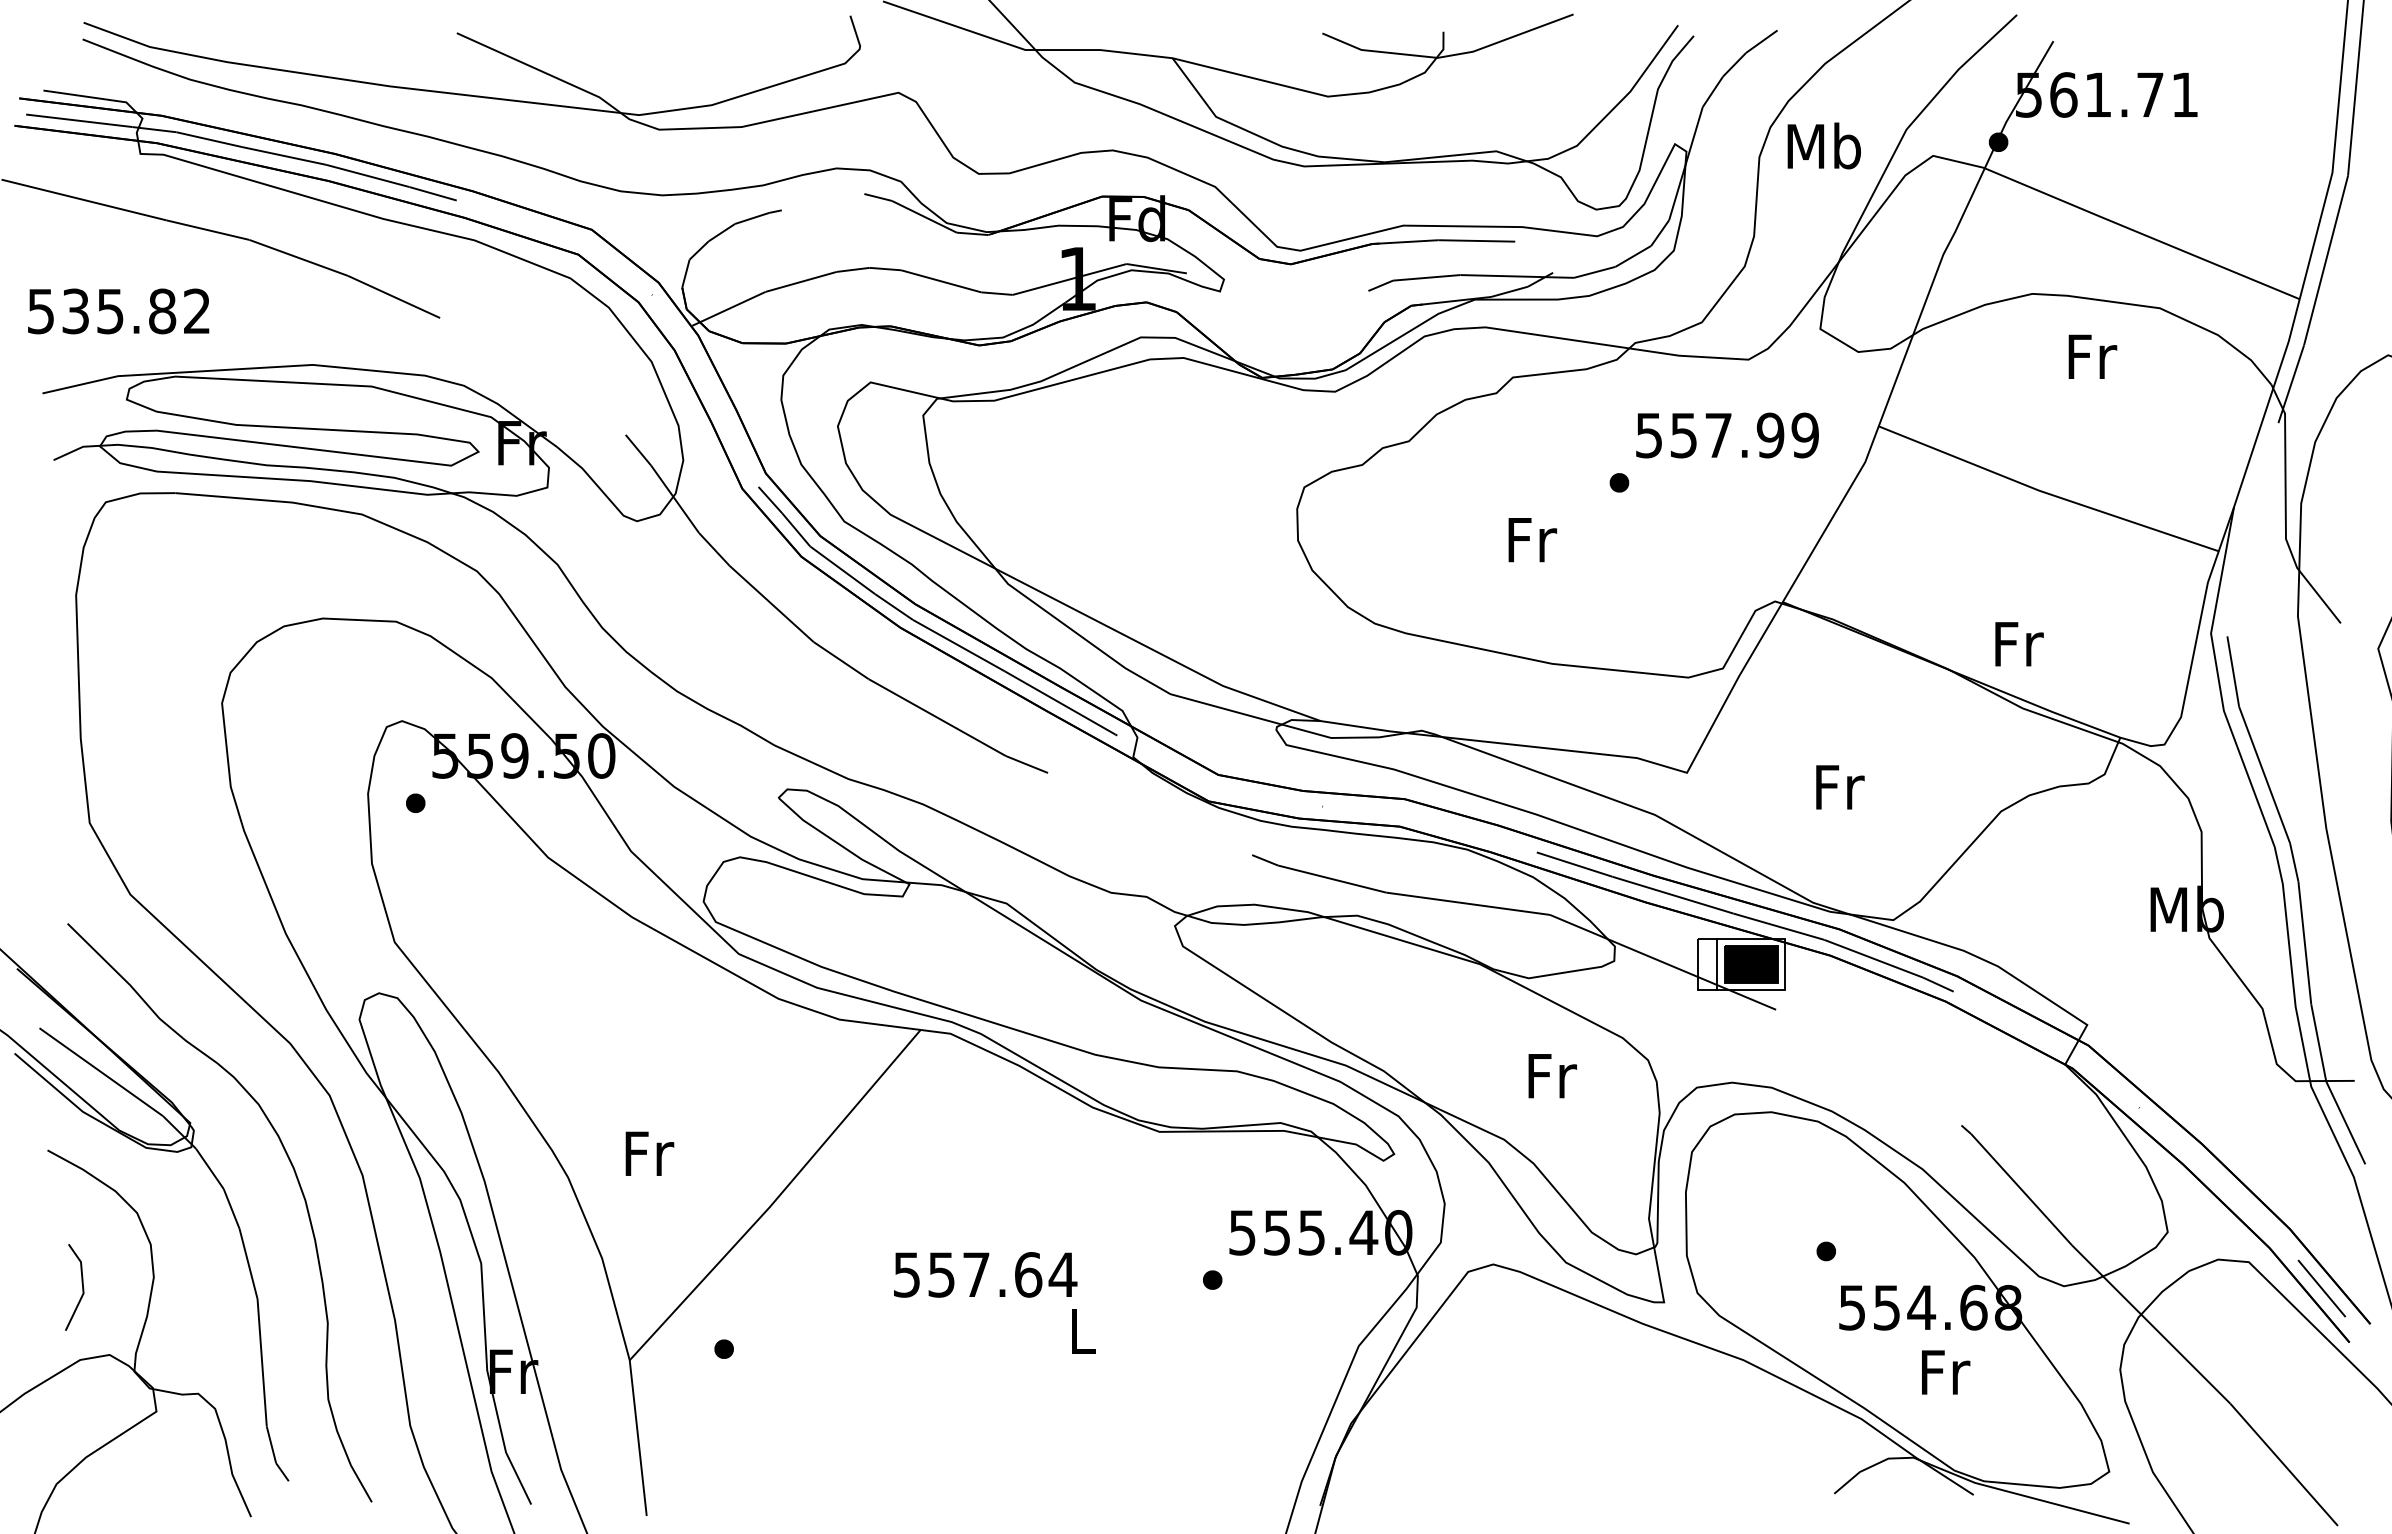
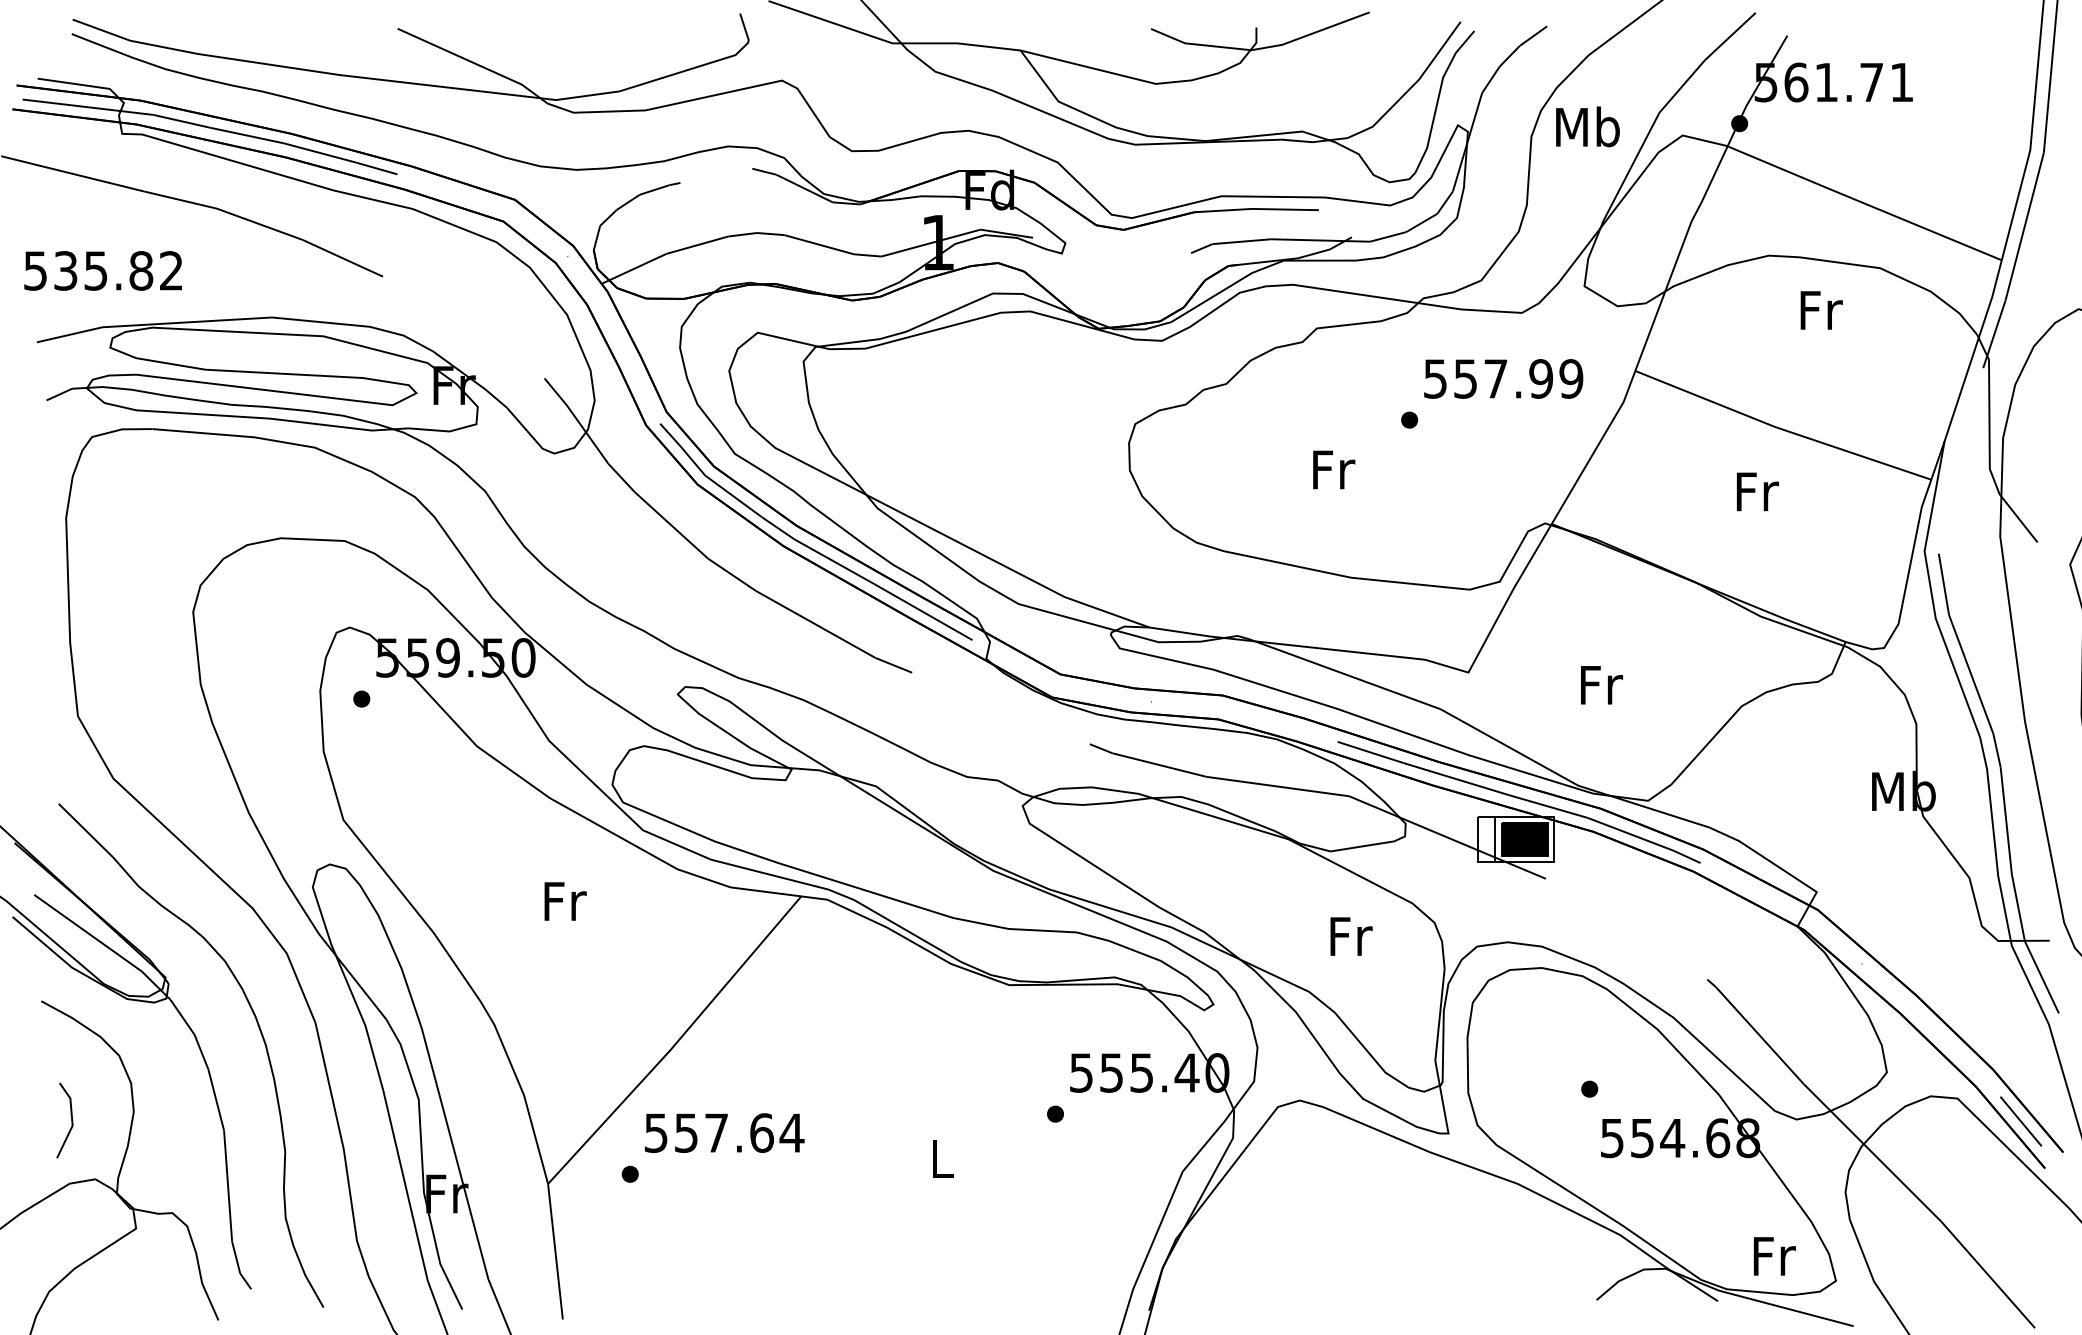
text: (2019, 644) -> (1757, 492), moved
text: (649, 1153) -> (565, 901), moved
text: (985, 1274) -> (724, 1132), moved
text: (1946, 1372) -> (1775, 1256), moved

